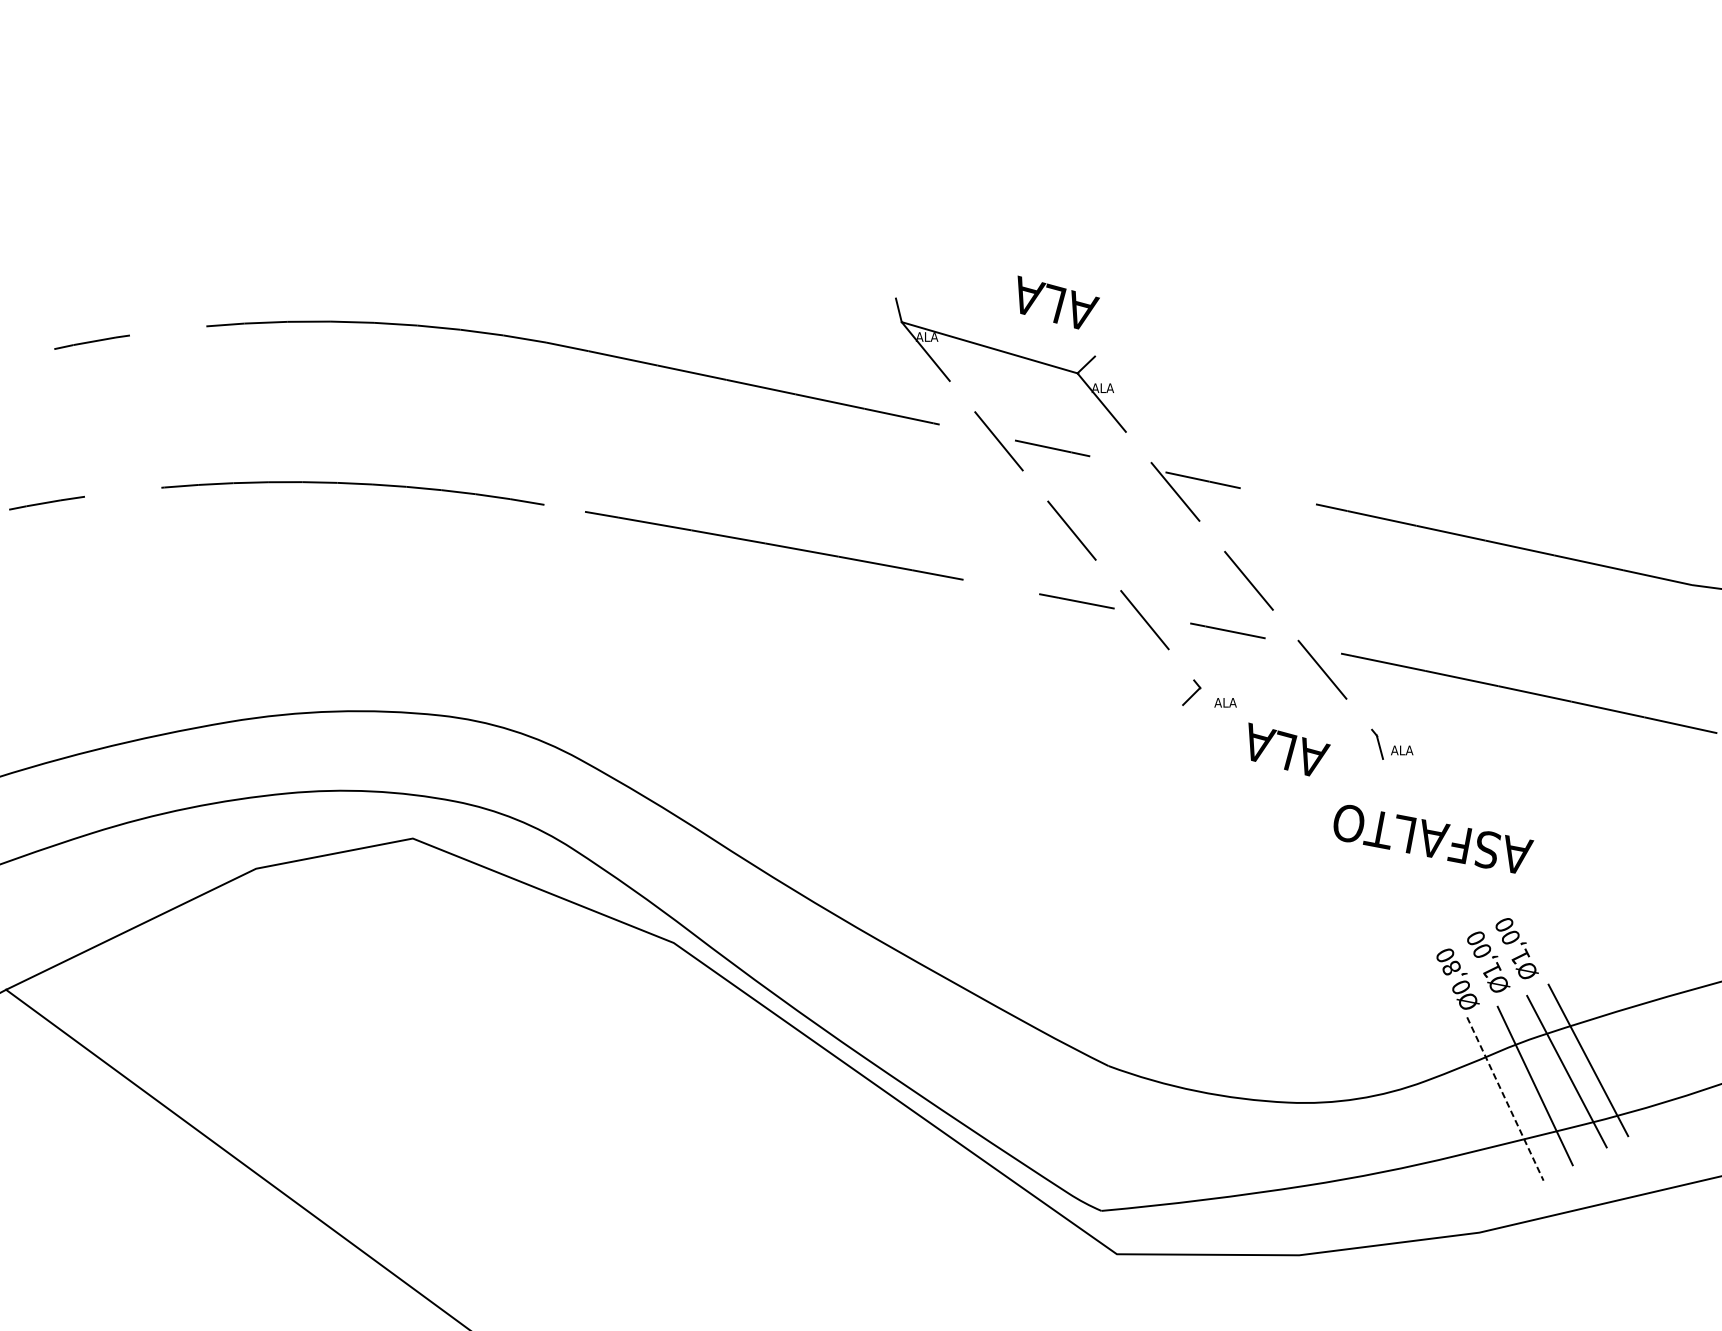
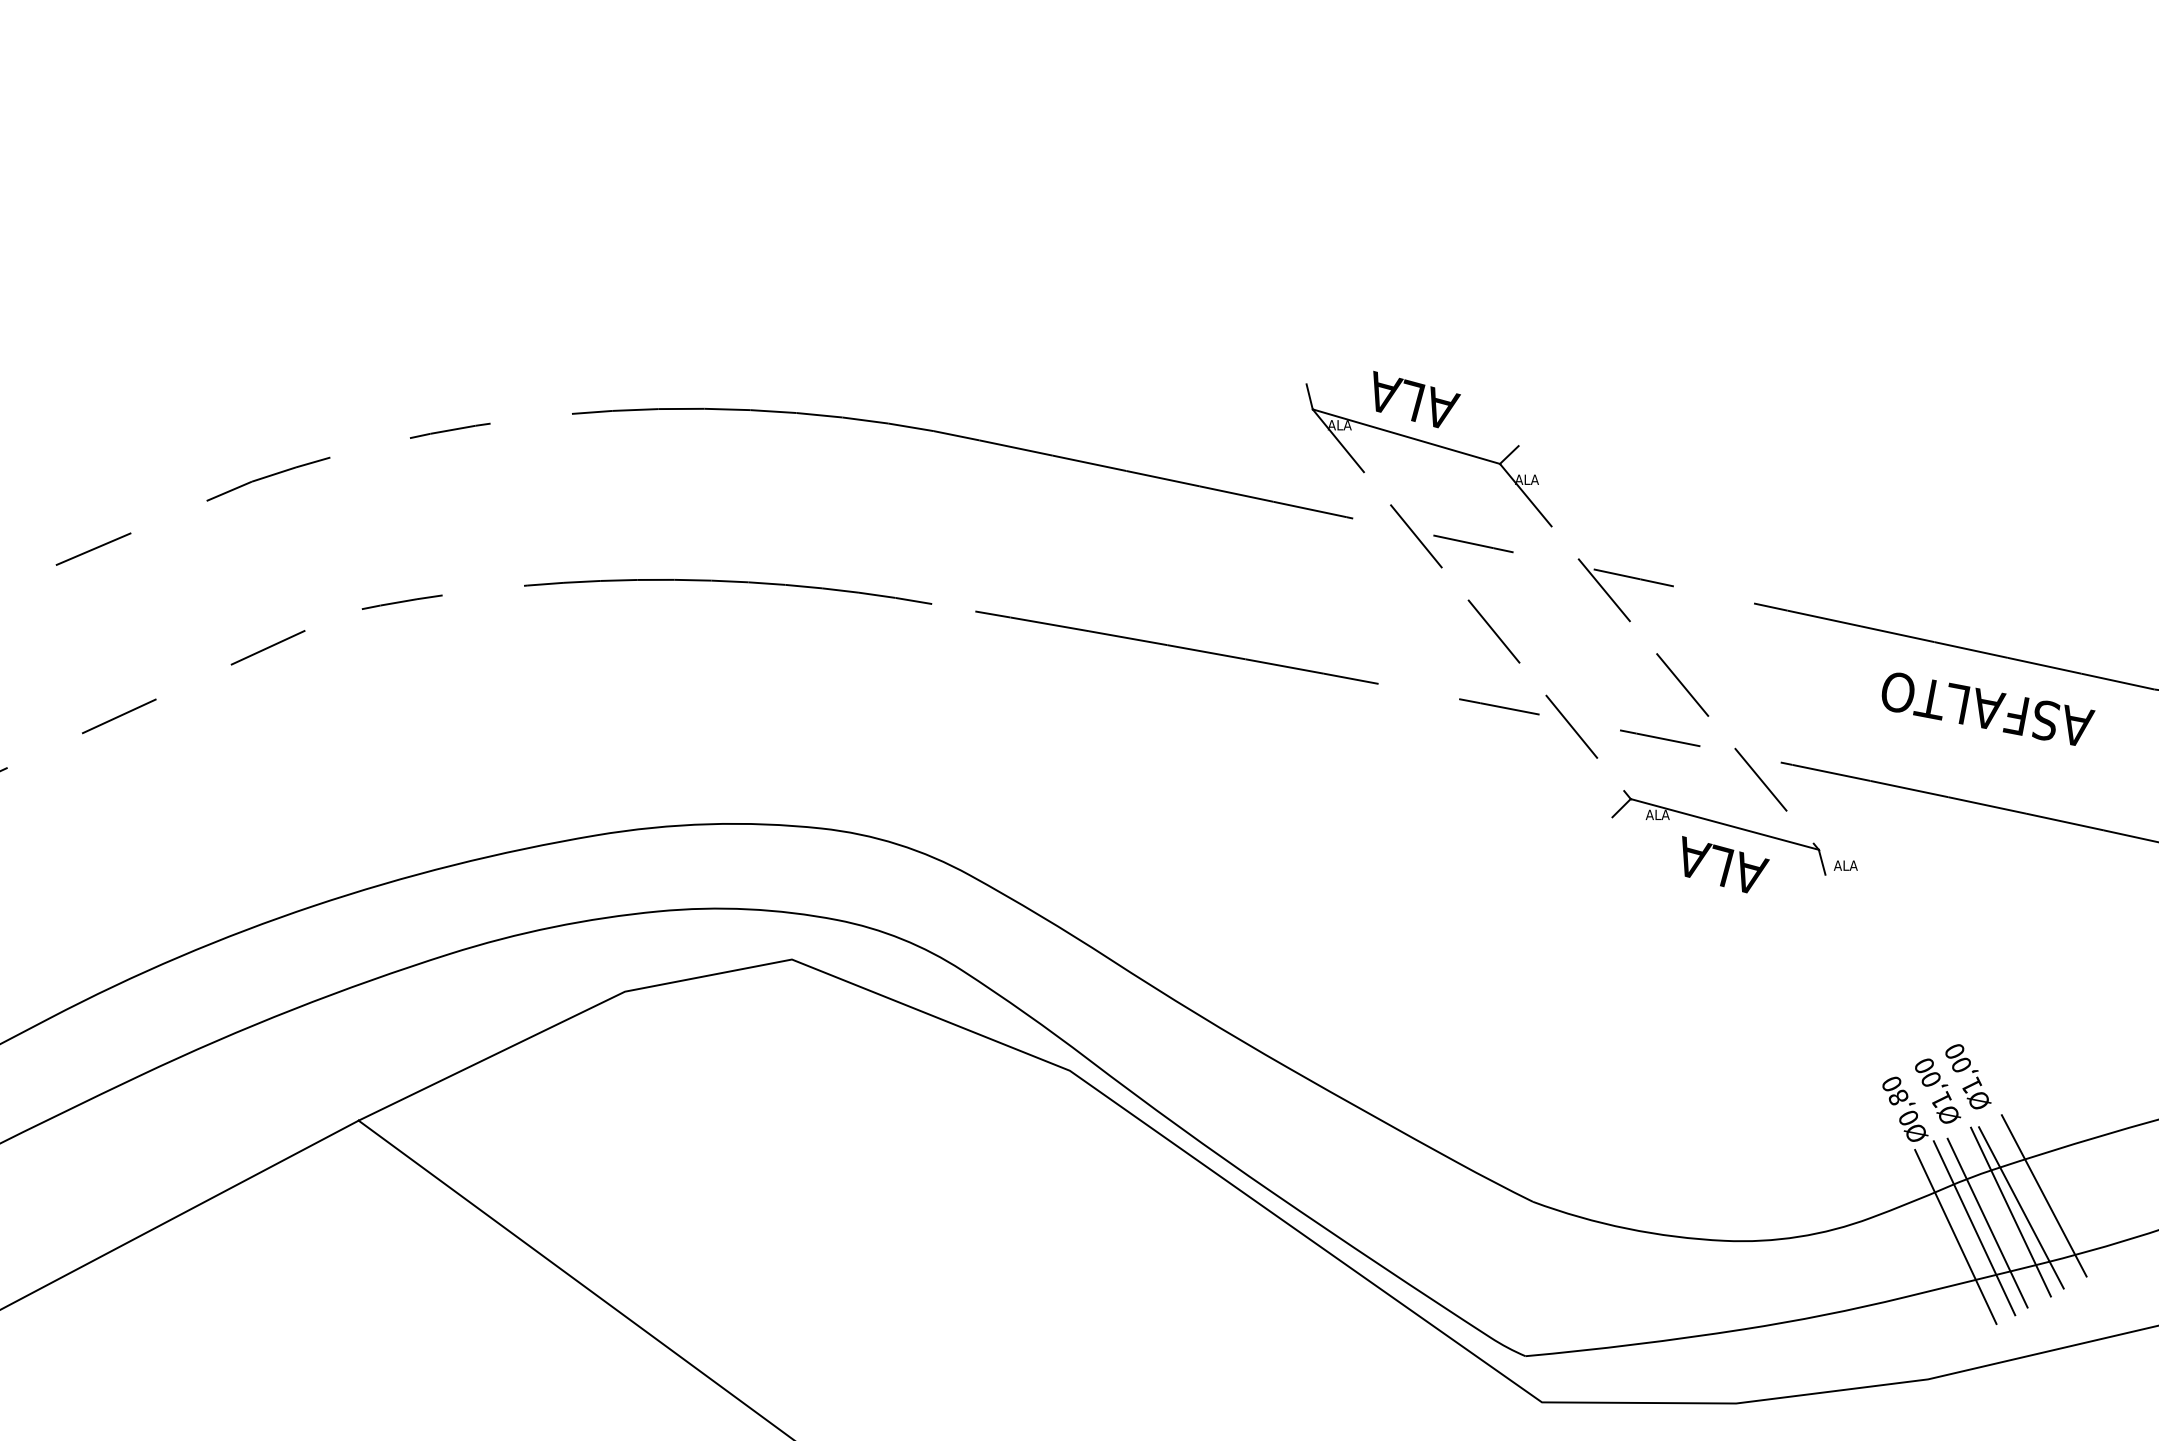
text: (1058, 302) -> (1416, 399), moved
line: (1288, 711) -> (1724, 824), added
text: (1433, 838) -> (1988, 708), moved
line: (1556, 1075) -> (2010, 1211), added
line: (1522, 1091) -> (1974, 1228), added
line: (1506, 1099) -> (1956, 1237), dashed -> solid

